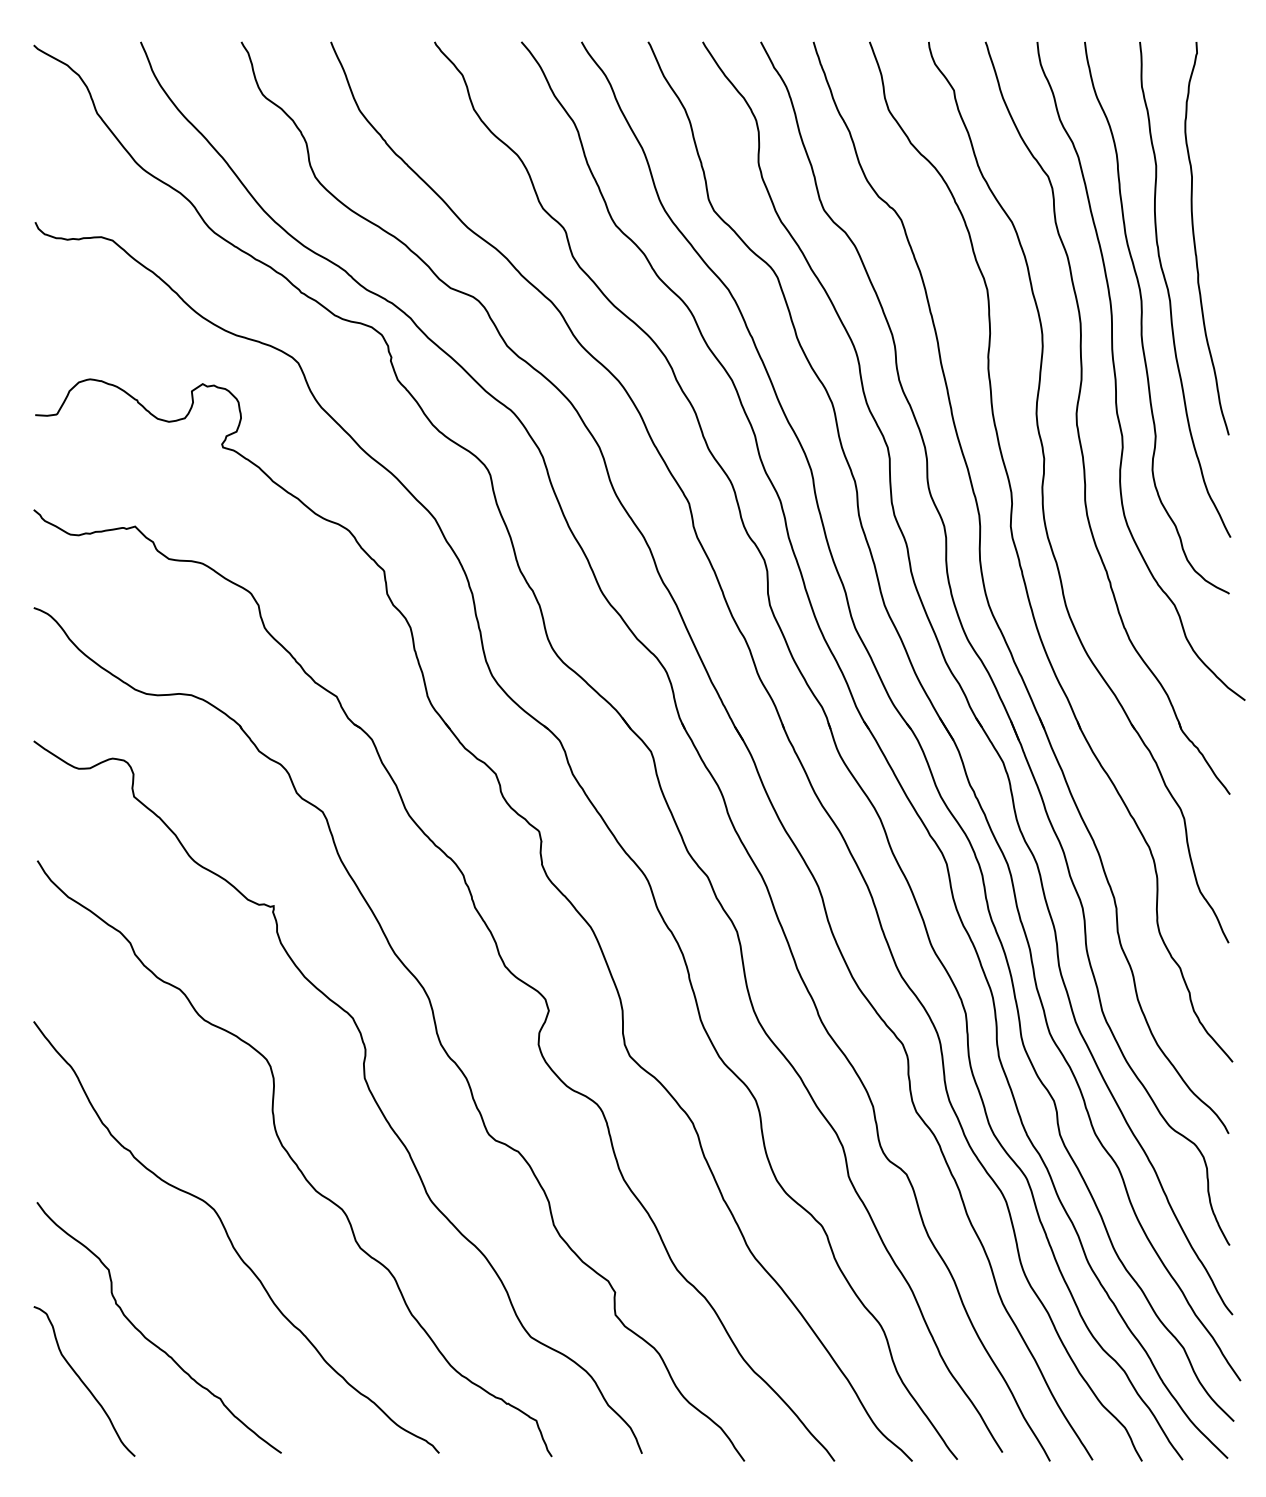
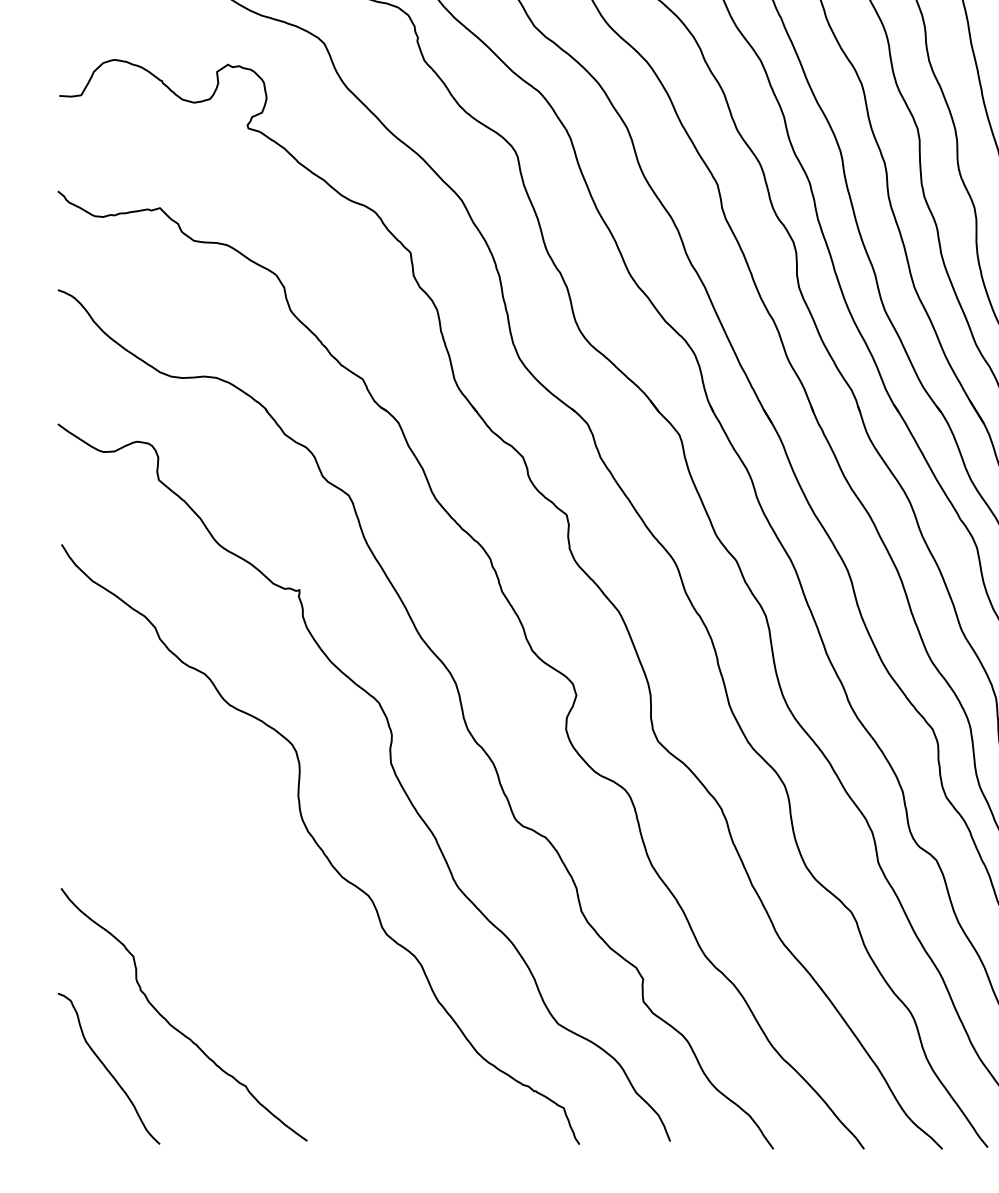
curve: (231, 1240) -> (256, 926), removed

